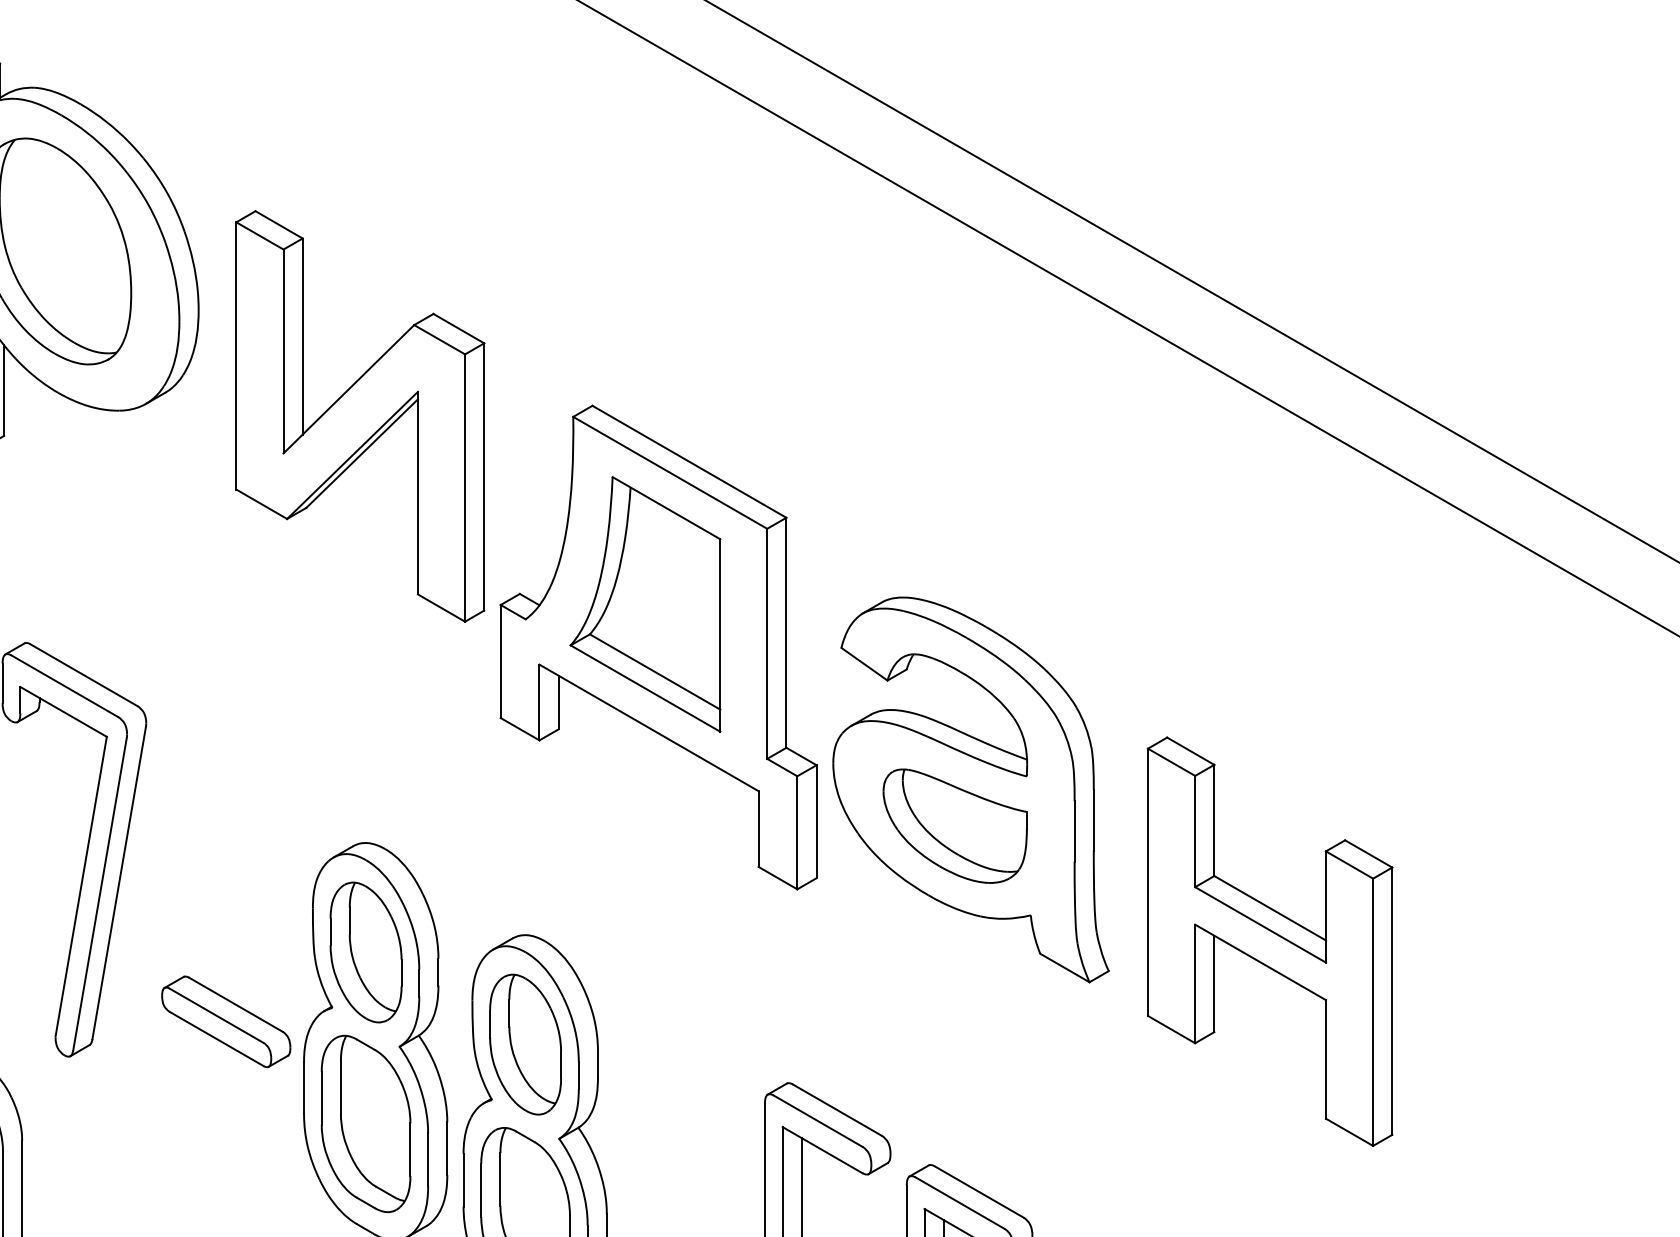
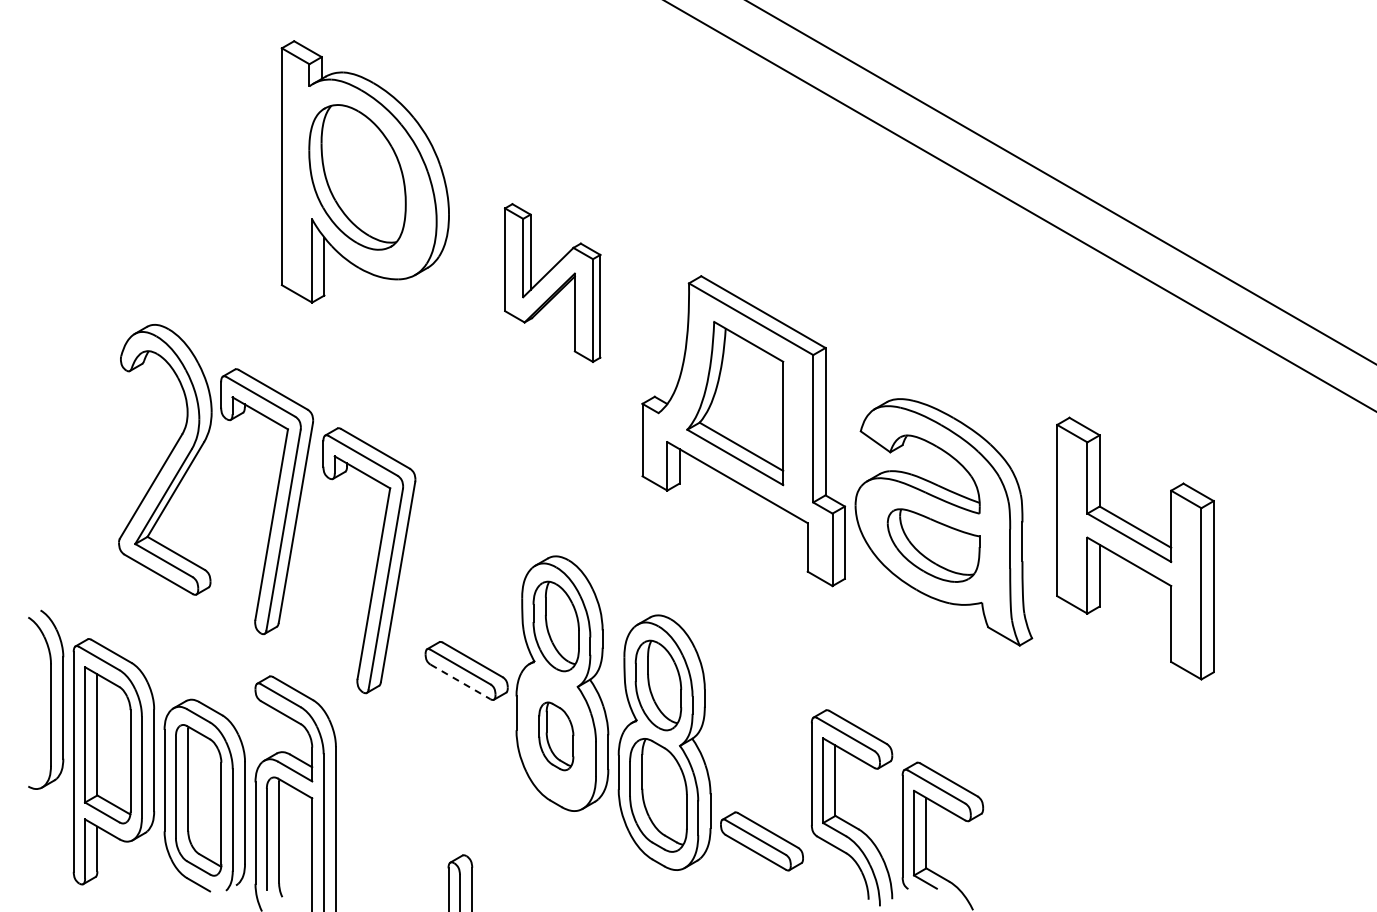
part: (360, 415) -> (552, 282), size x0.6
part: (1270, 941) -> (1135, 548), moved
line: (216, 1038) -> (460, 681), solid -> dashed
part: (366, 1124) -> (556, 736), size x0.6

